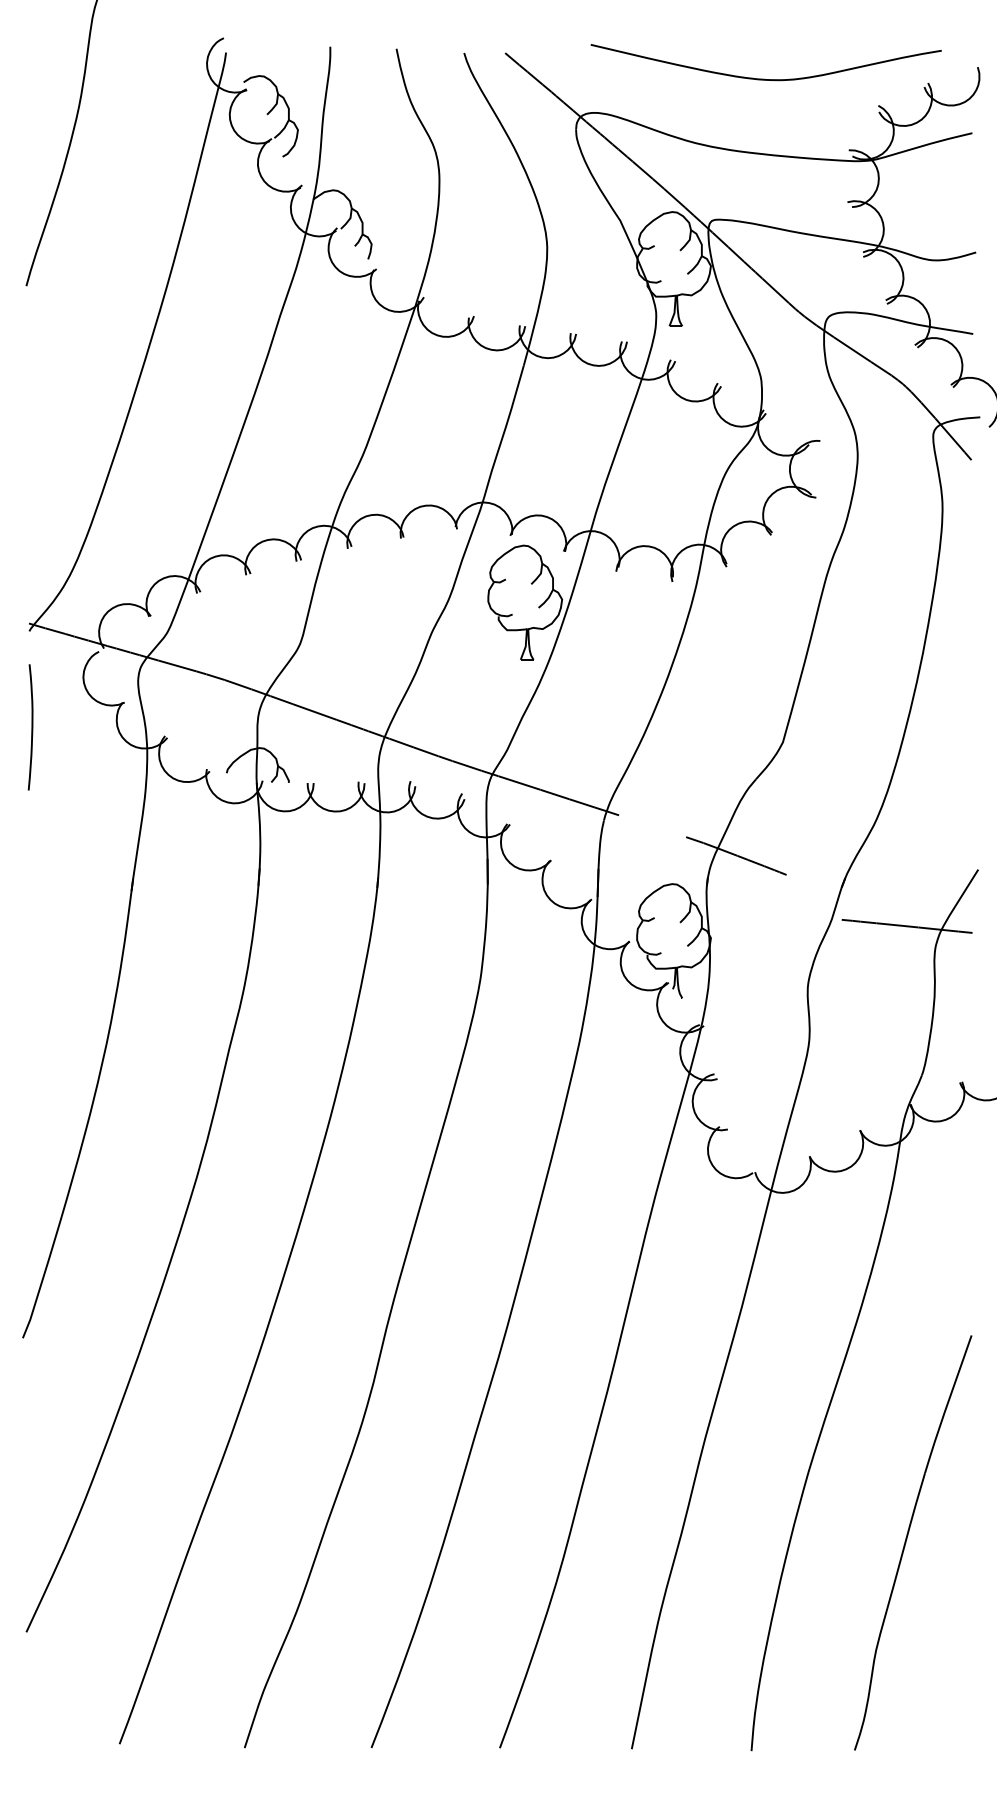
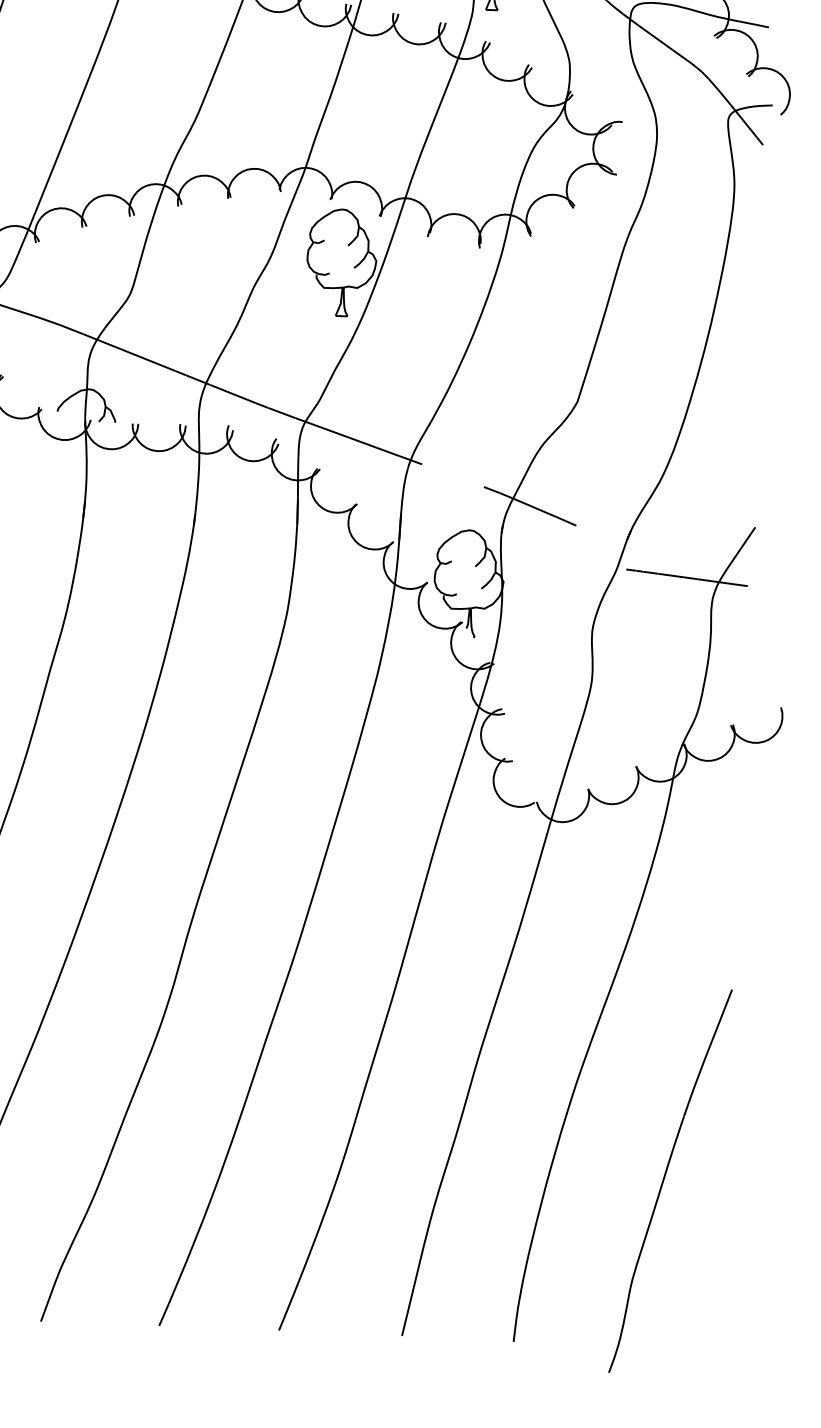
part: (907, 1539) -> (665, 1177), moved

